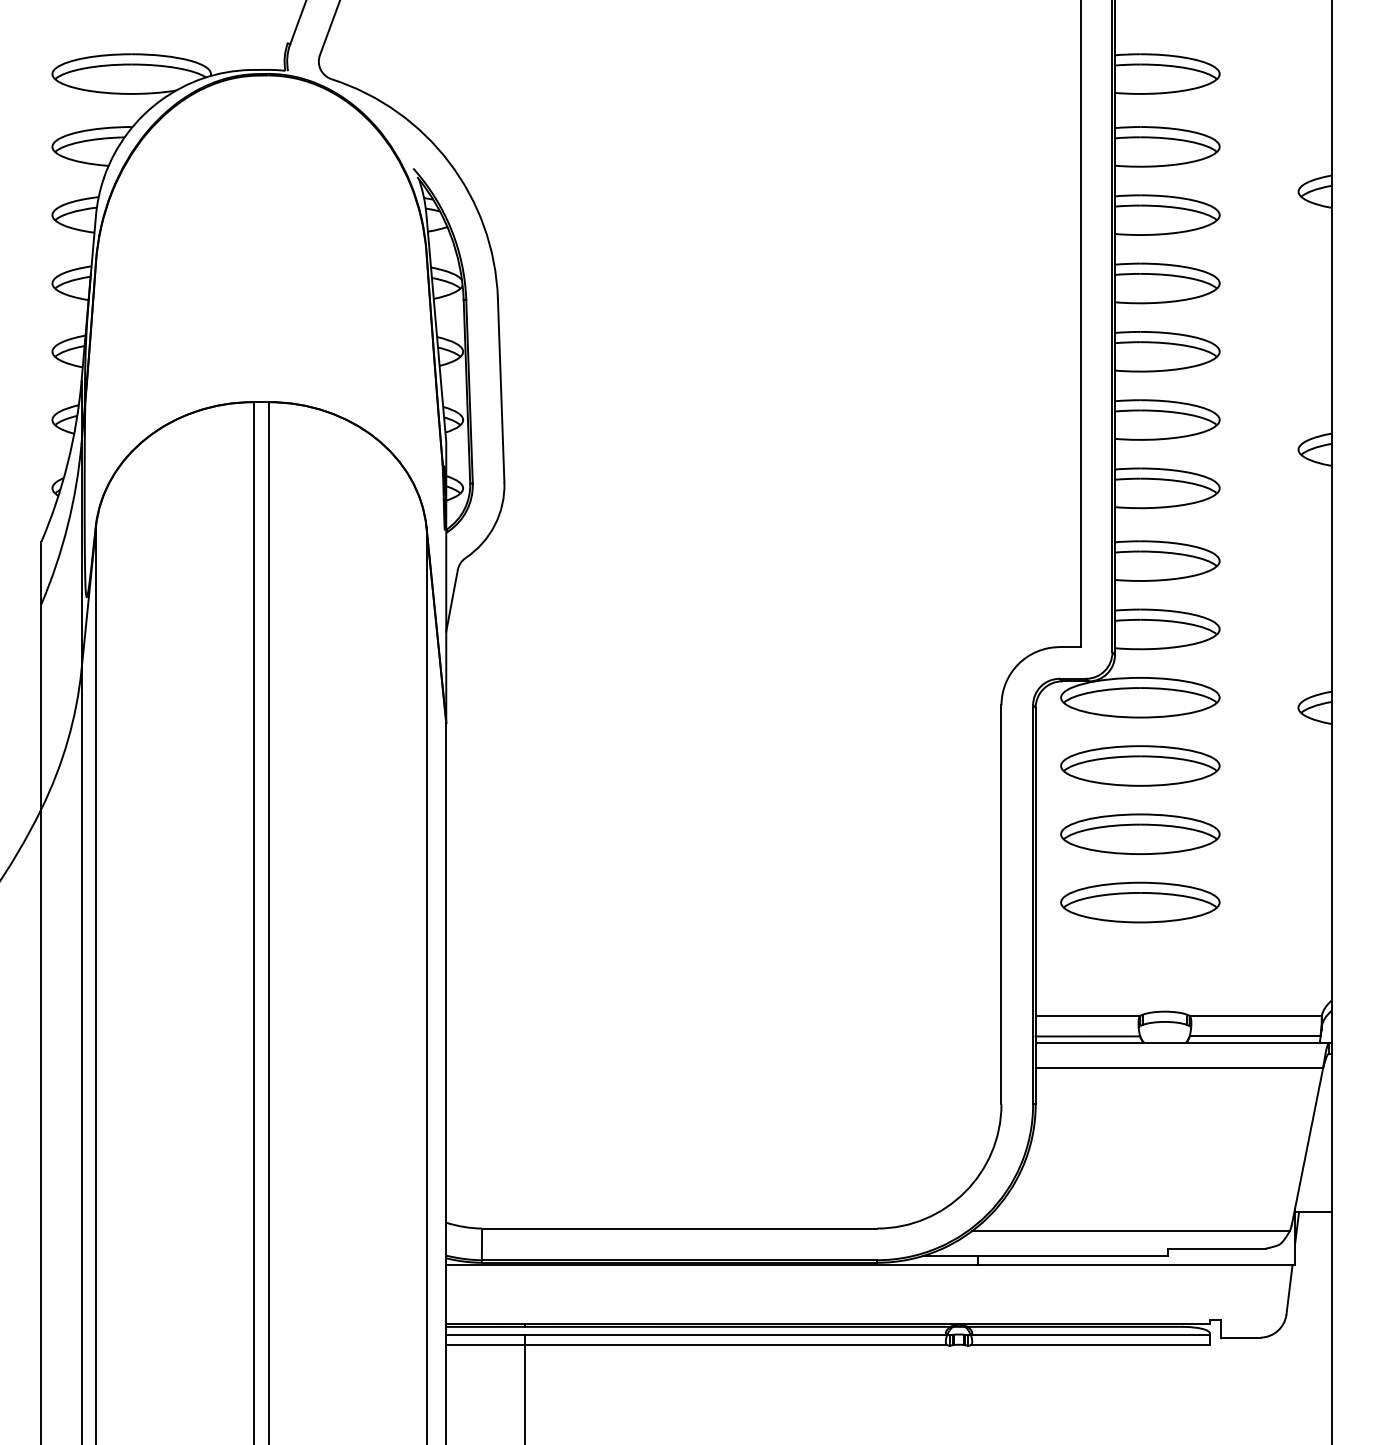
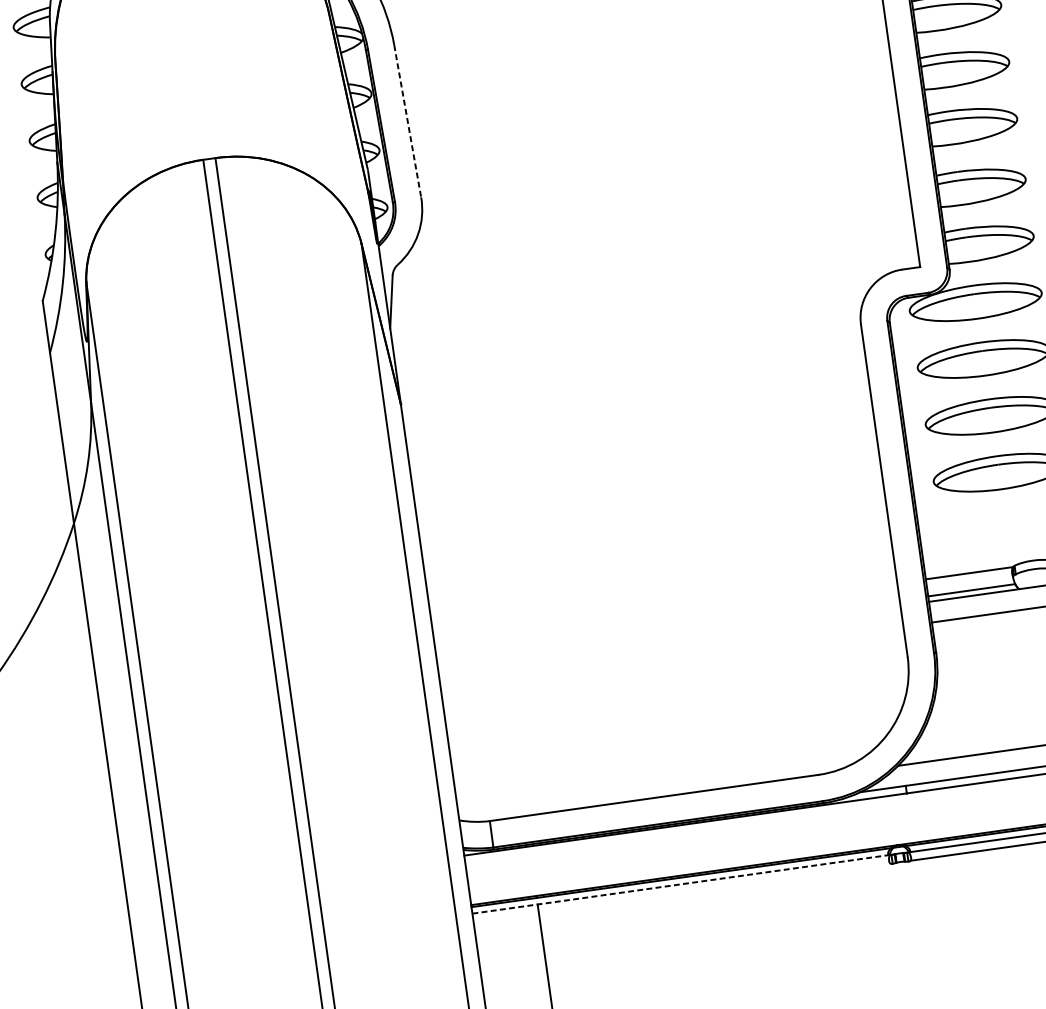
line: (501, 390) -> (407, 121), solid -> dashed
line: (696, 1334) -> (680, 884), solid -> dashed
line: (696, 1345) -> (682, 893), removed

